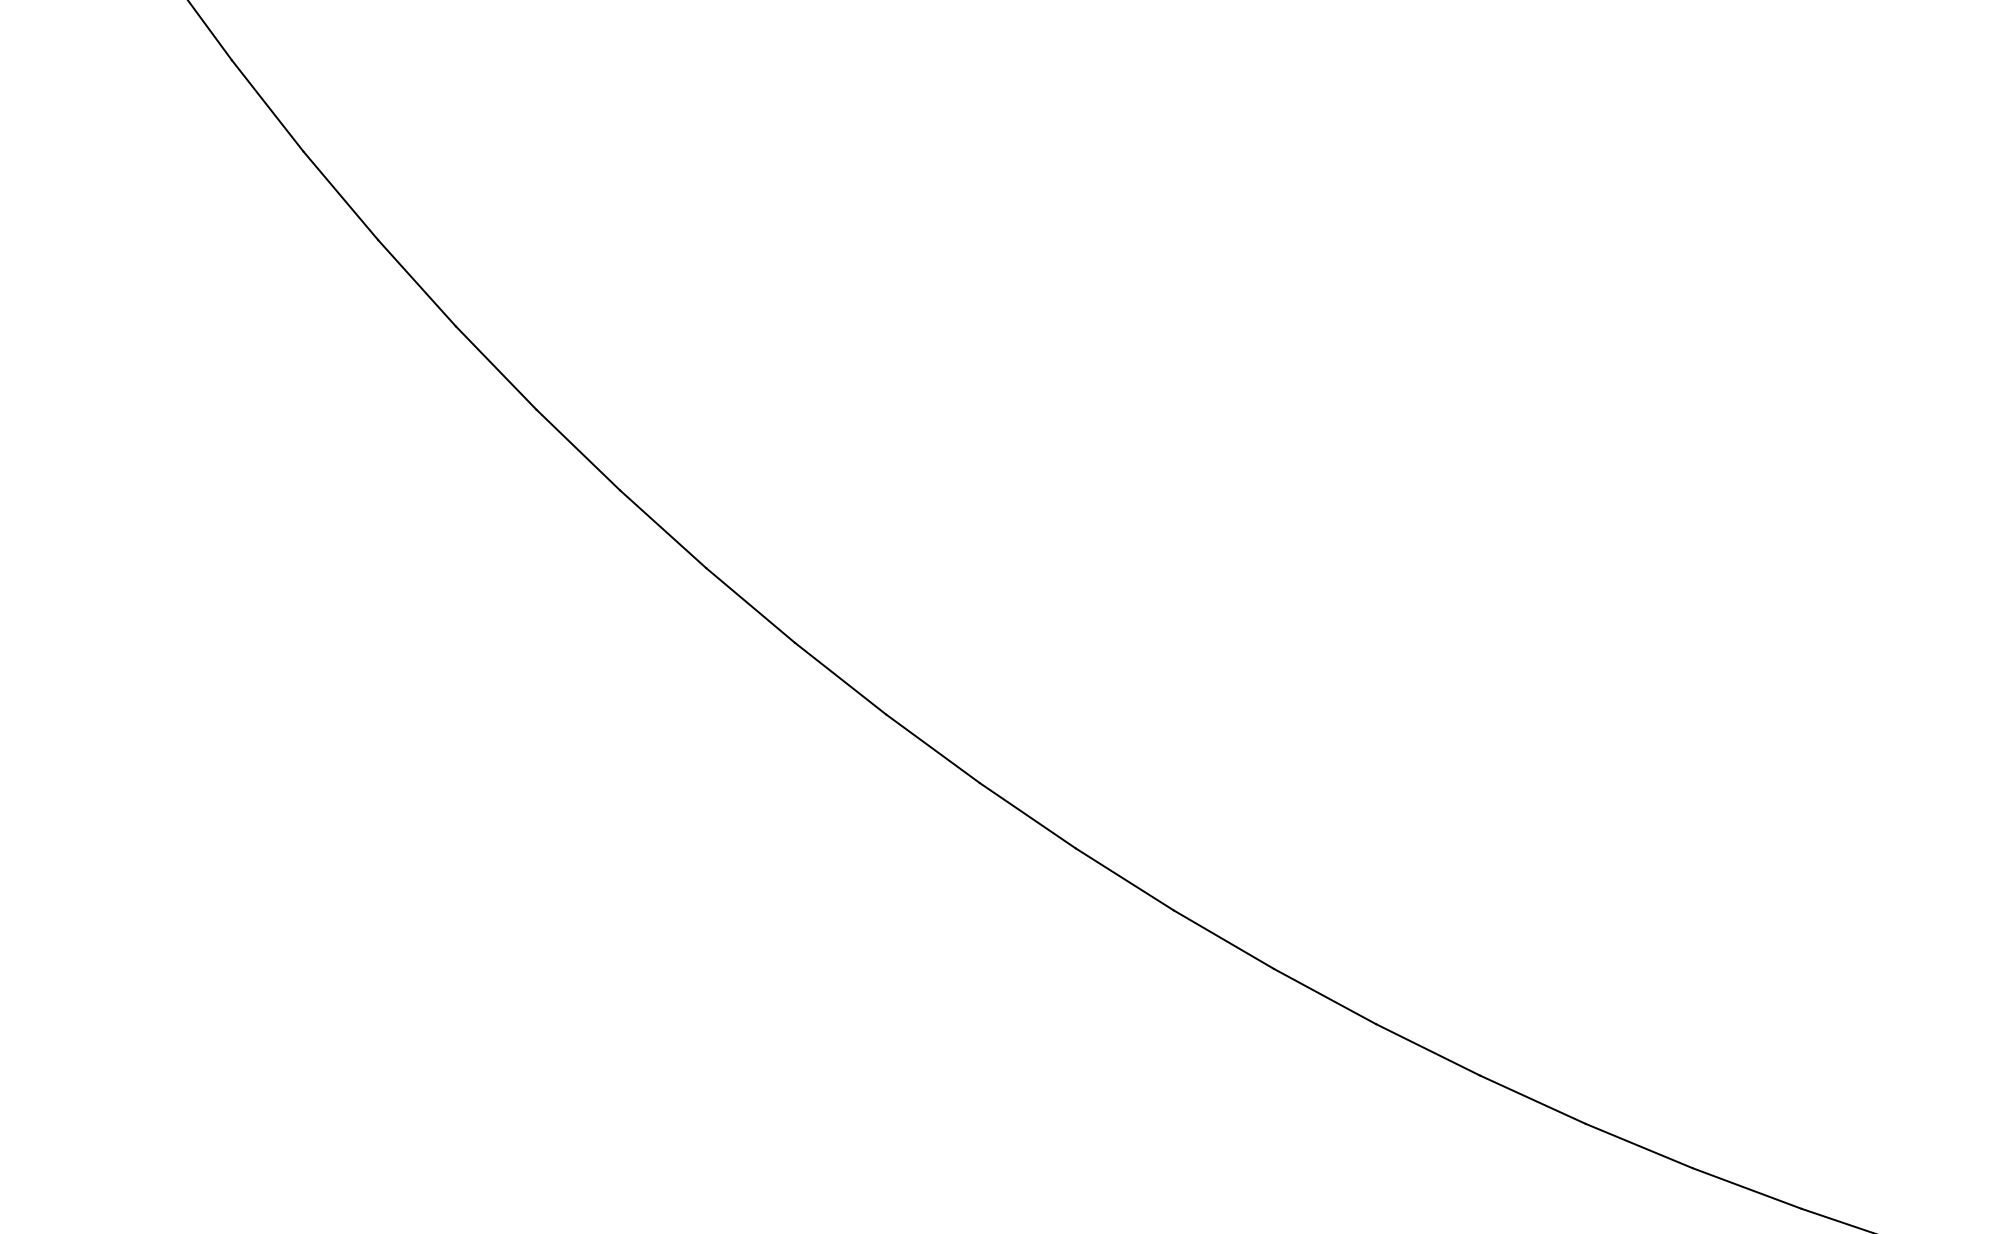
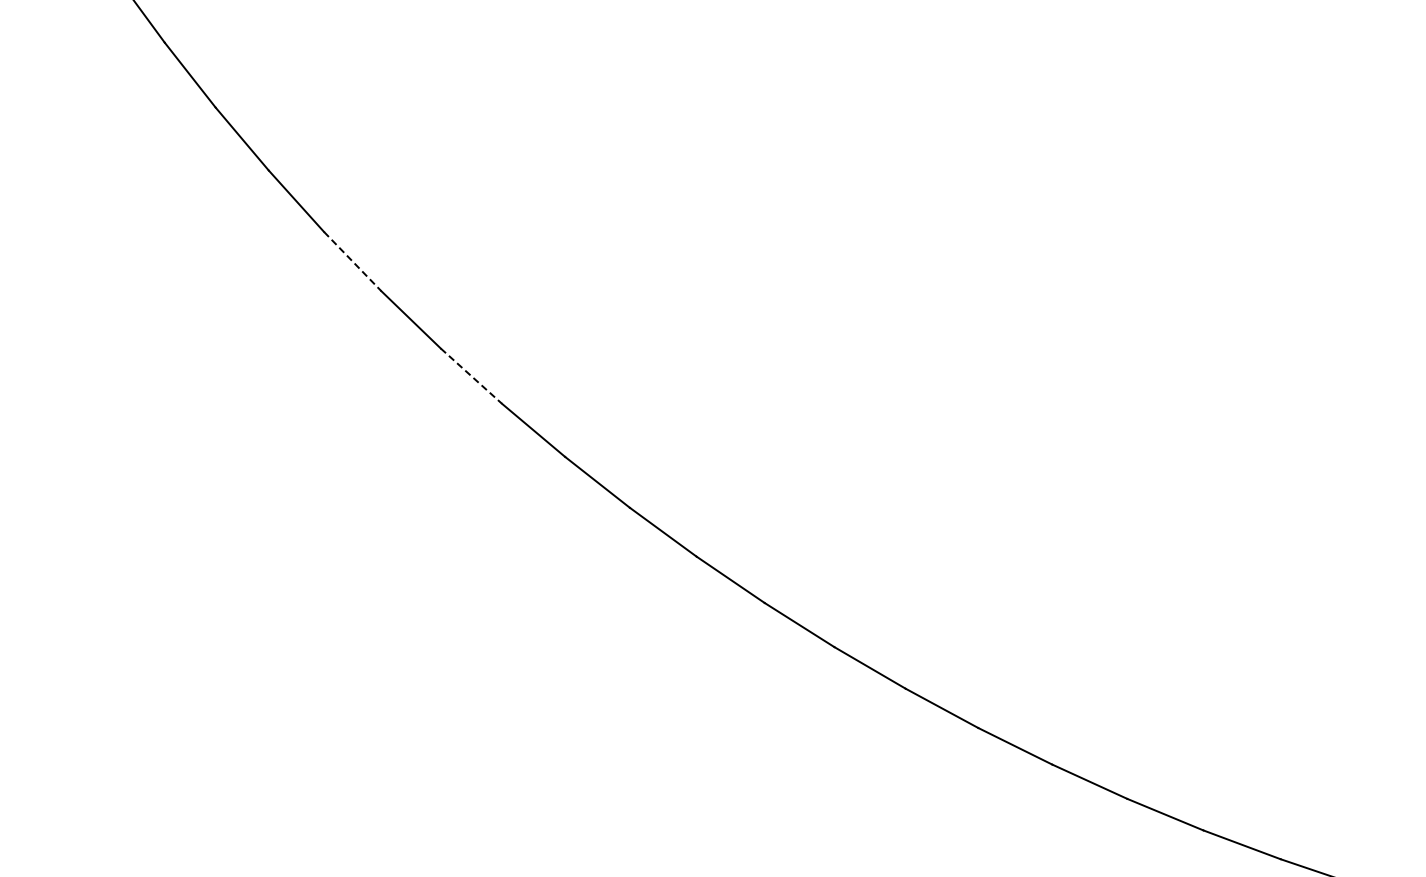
line: (497, 368) -> (353, 261), solid -> dashed
line: (663, 529) -> (471, 376), solid -> dashed

